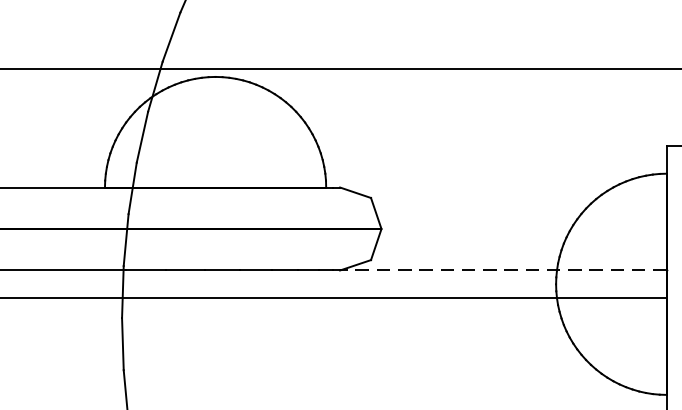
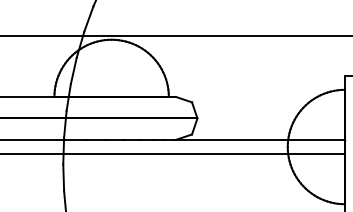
line: (503, 269) -> (260, 139), dashed -> solid

